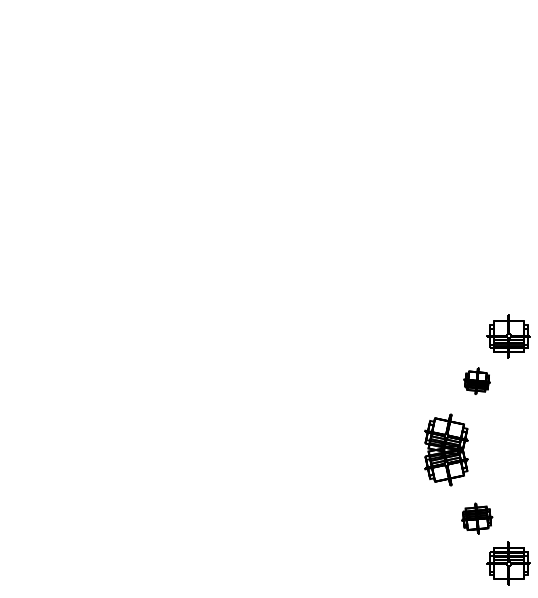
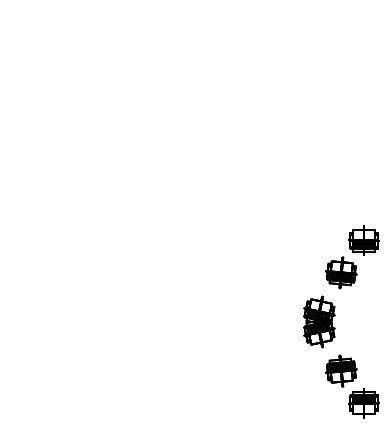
part: (476, 380) -> (340, 272), size x1.67
part: (476, 518) -> (340, 370), size x1.43

